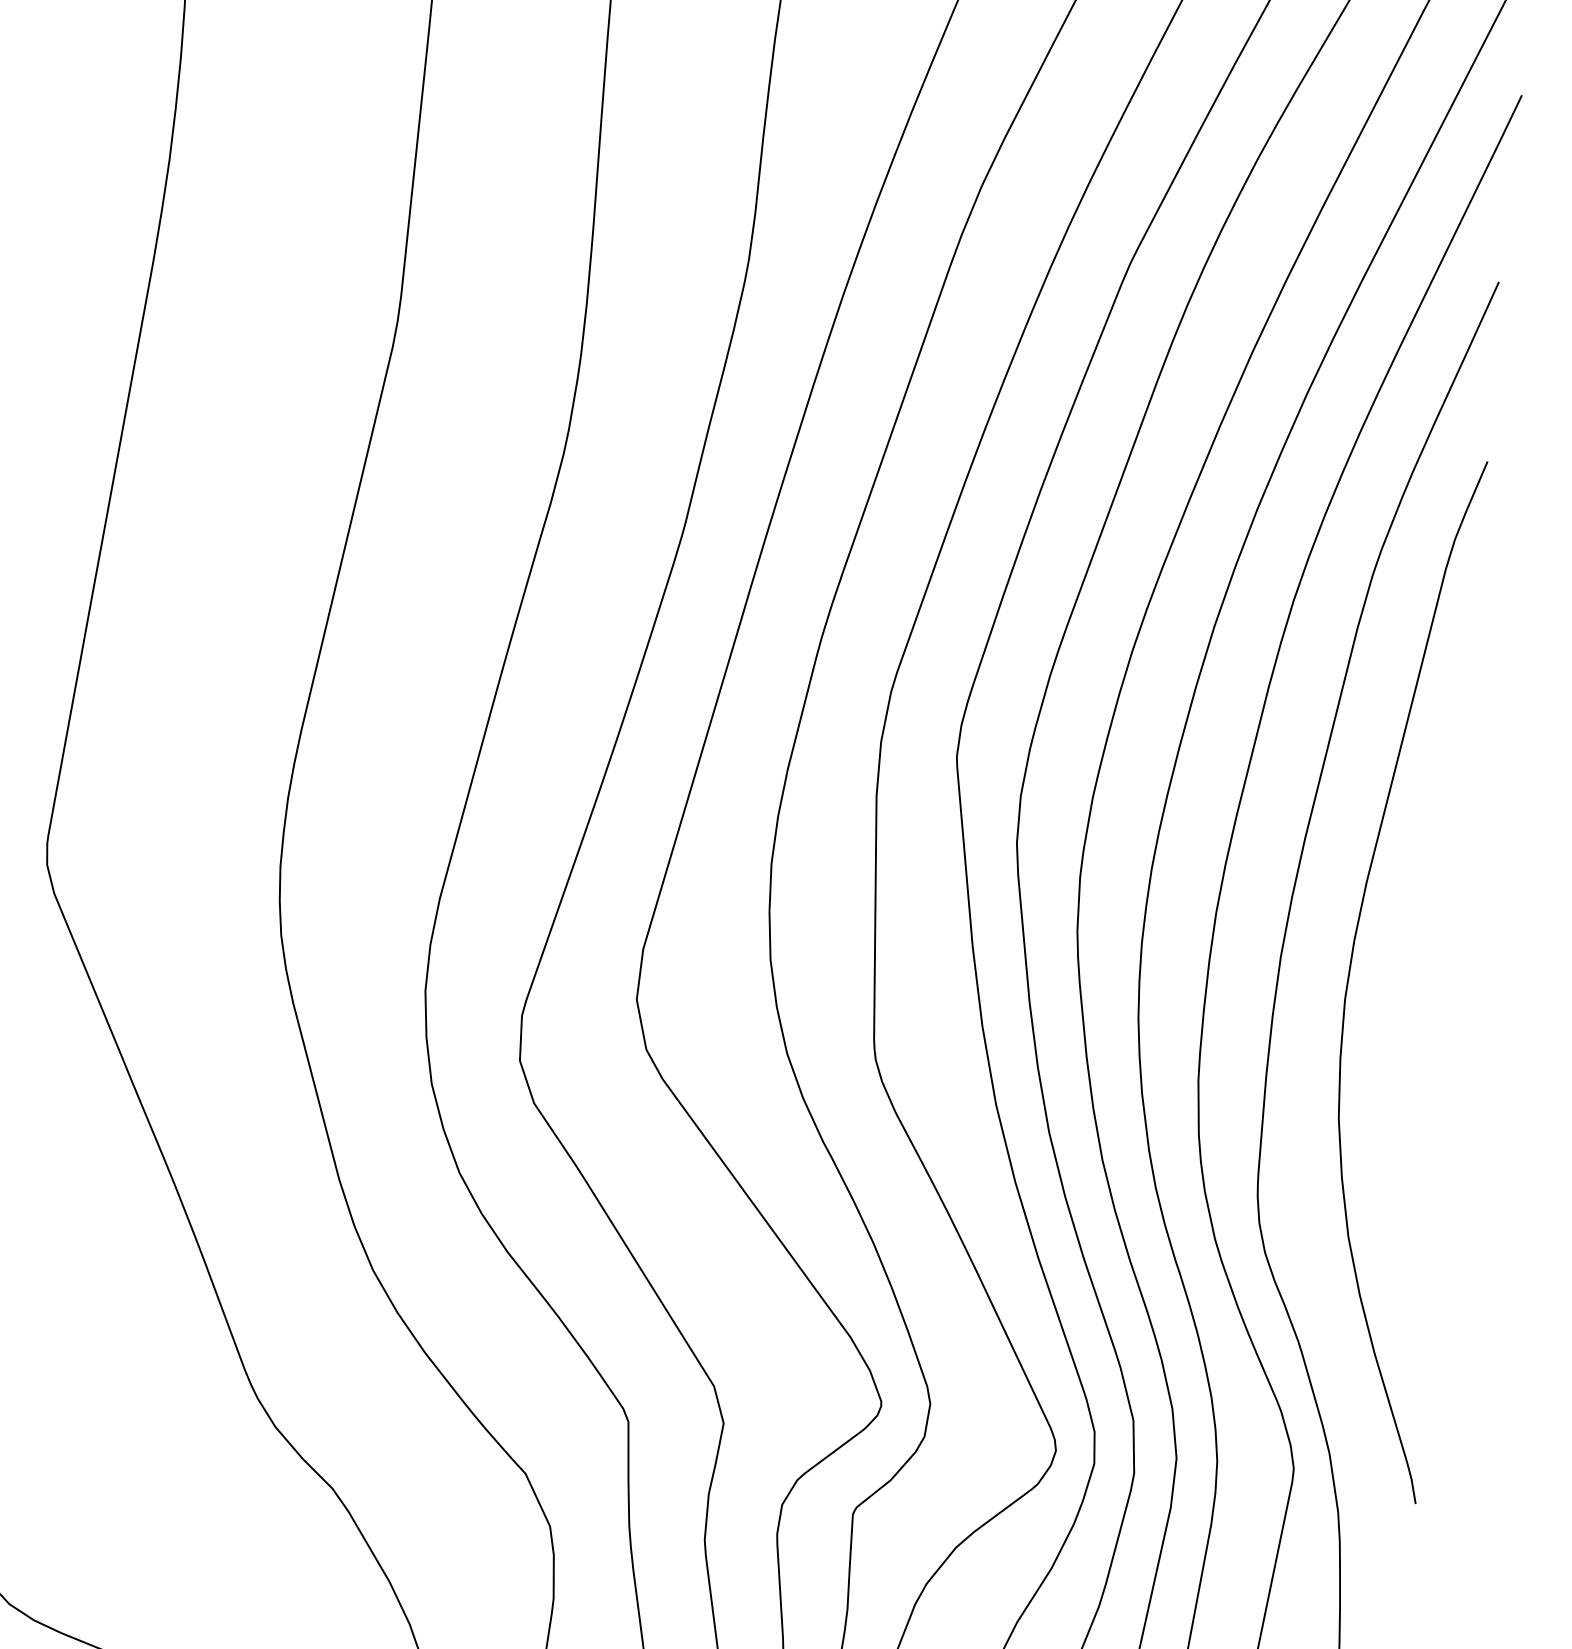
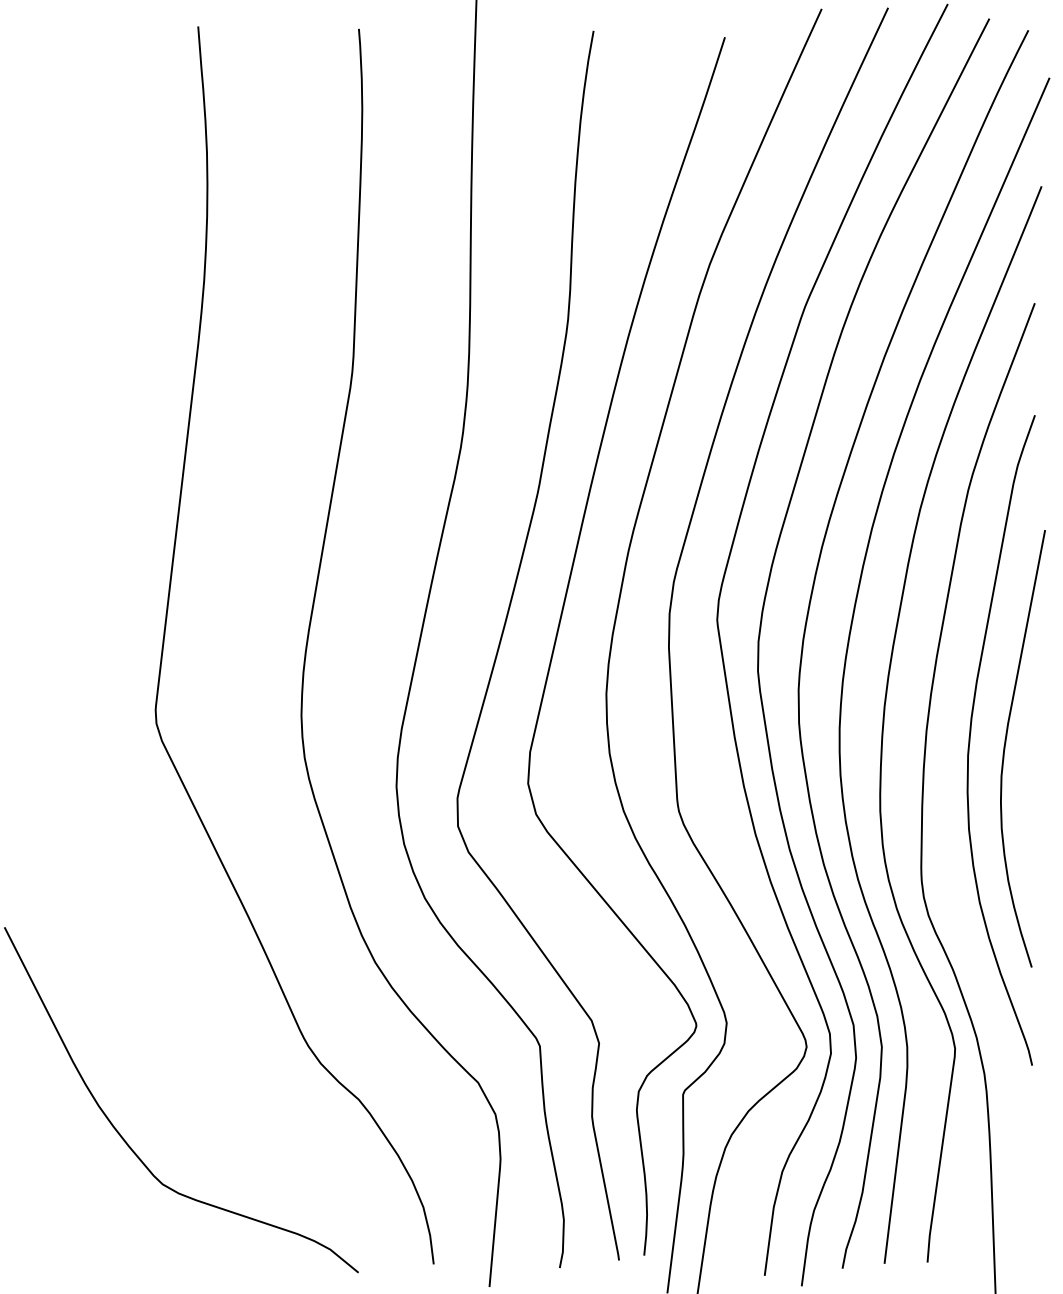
curve: (1405, 992) -> (1005, 748), added

